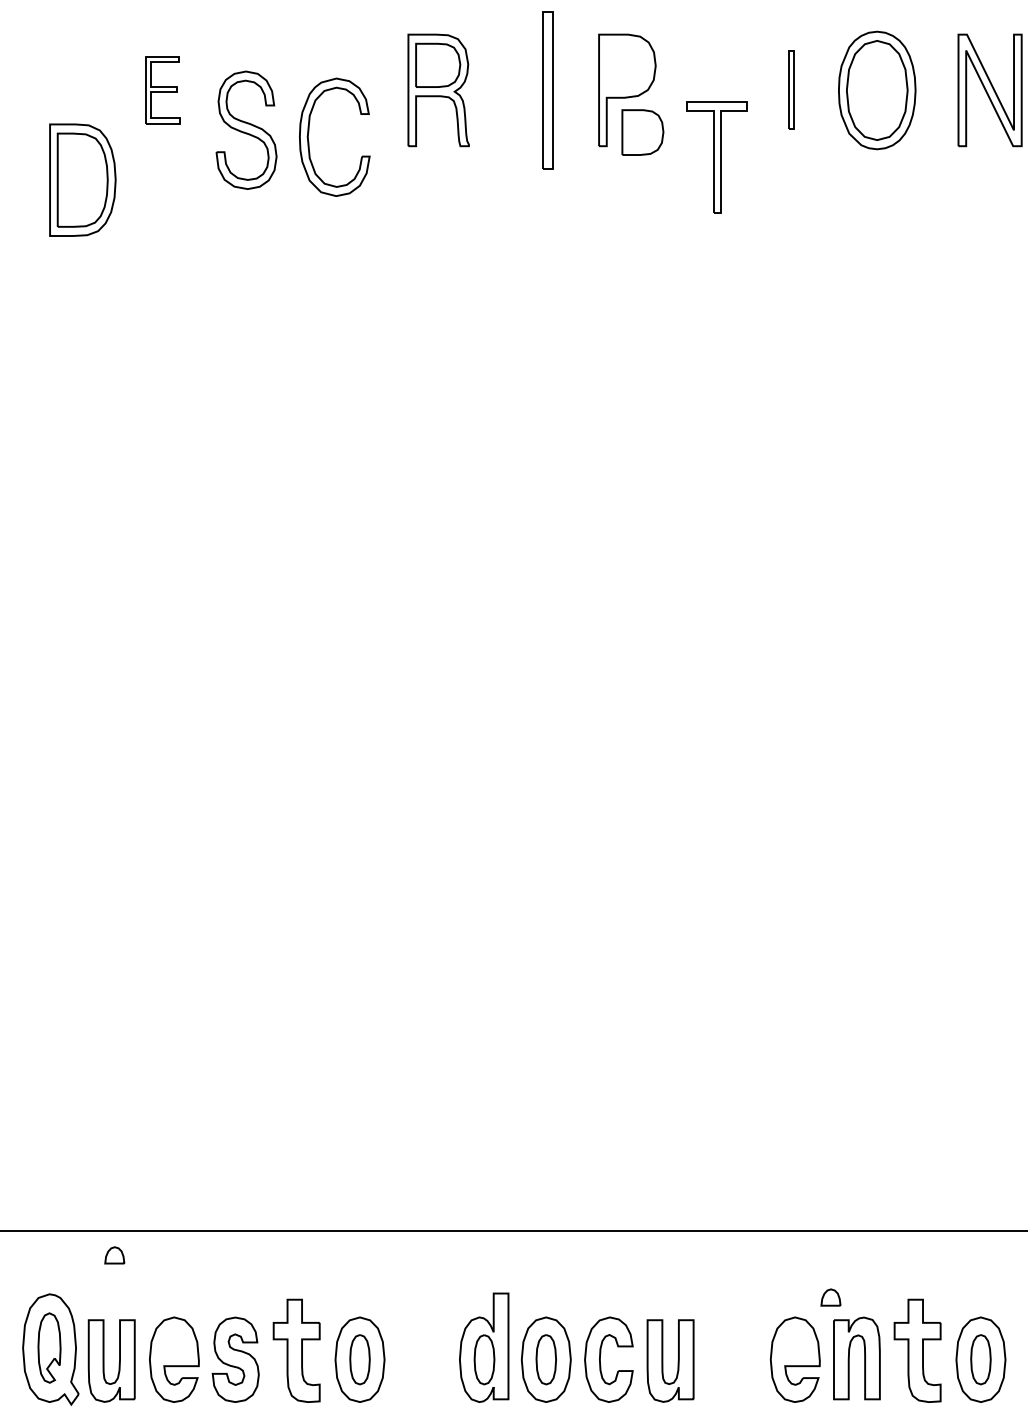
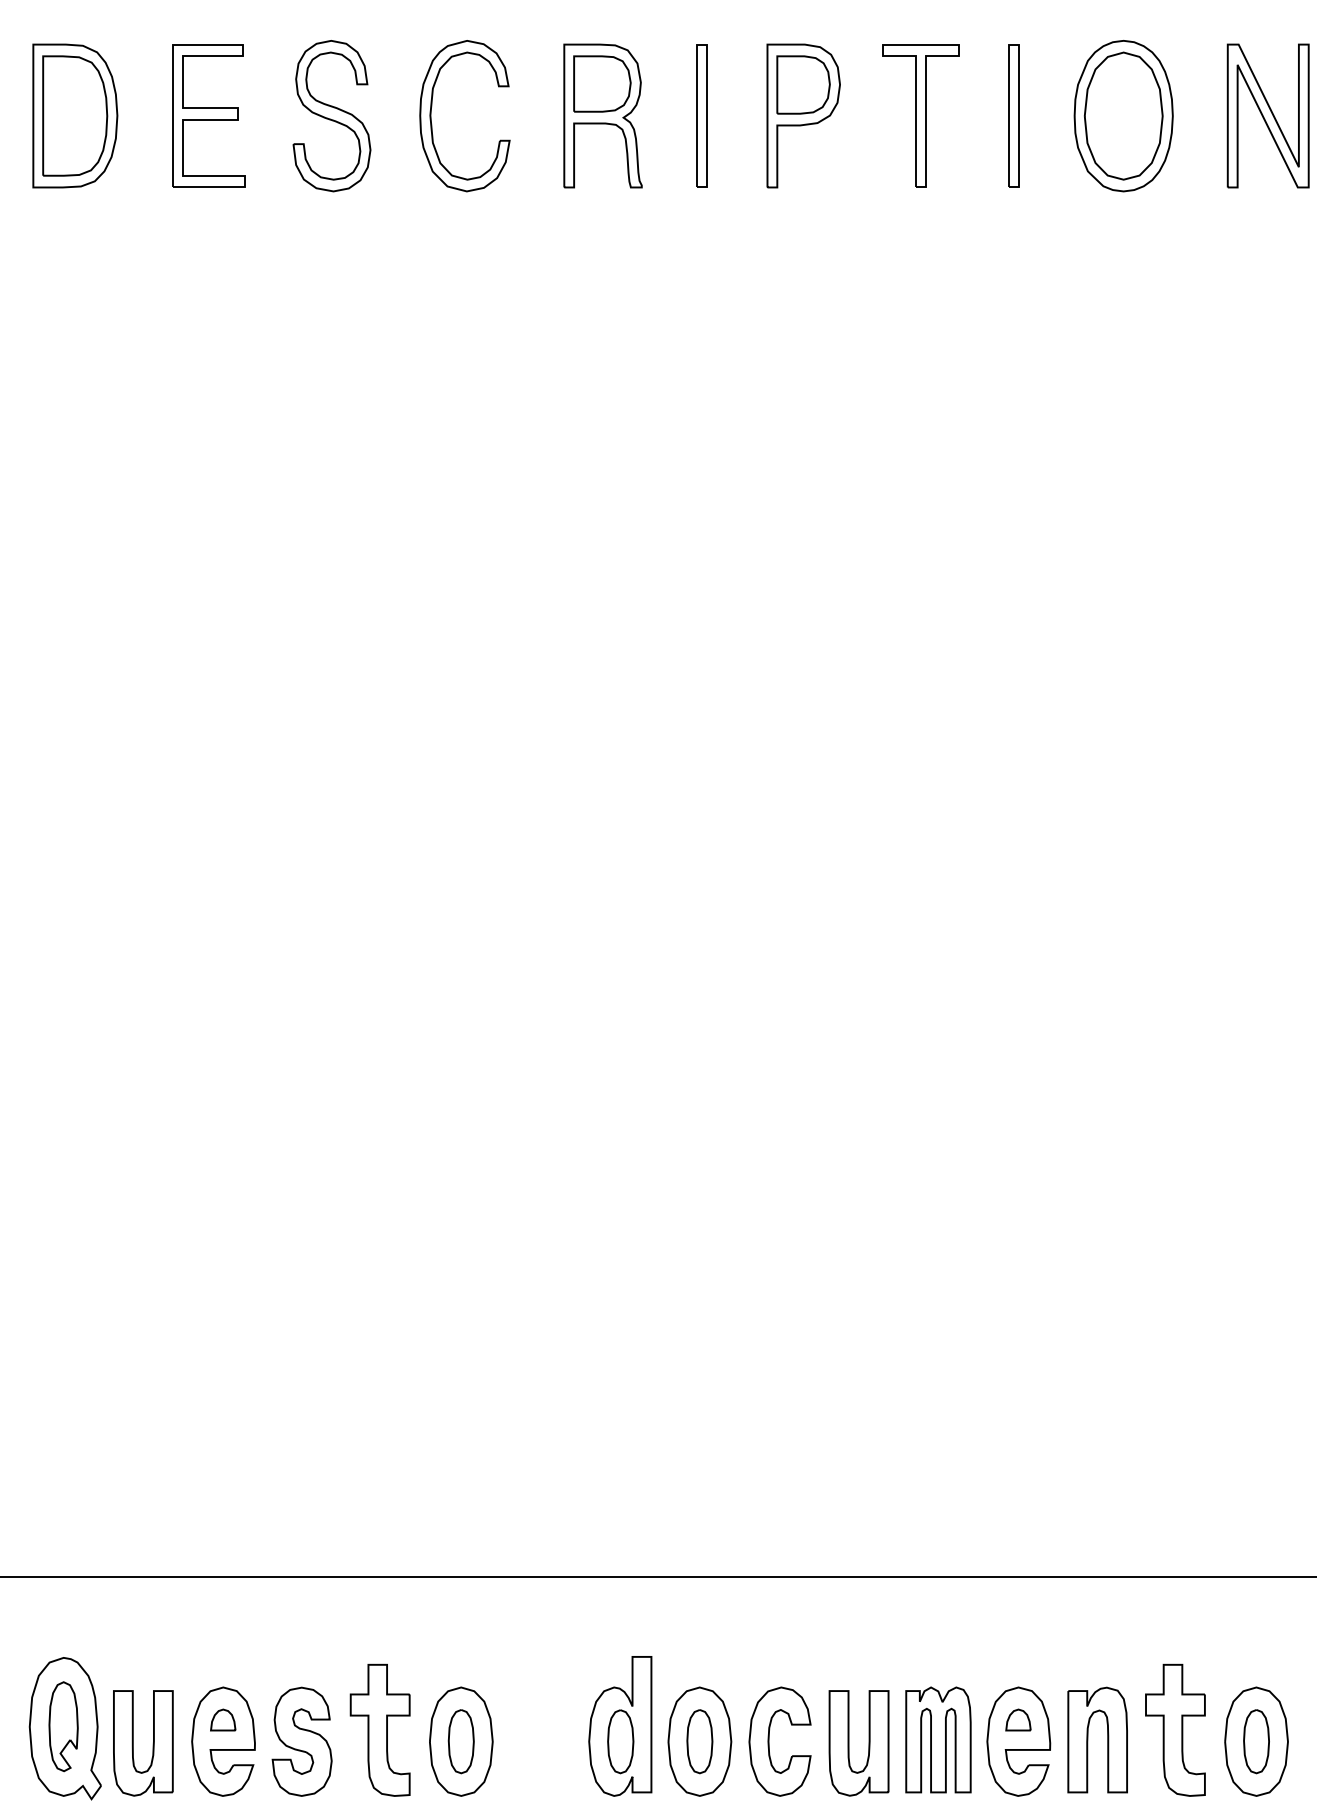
part: (162, 90) -> (208, 115), size x1.67
part: (438, 90) -> (602, 115), moved
part: (547, 90) -> (701, 115), size x0.71
part: (791, 90) -> (1013, 115), size x1.43
part: (246, 130) -> (331, 116), moved
part: (642, 132) -> (803, 84), moved
part: (309, 143) -> (432, 124), moved
part: (717, 157) -> (920, 115), moved
part: (82, 179) -> (75, 115), moved
part: (115, 1254) -> (223, 1719), moved
part: (831, 1297) -> (1018, 1719), moved
part: (732, 1358) -> (938, 1739), added

